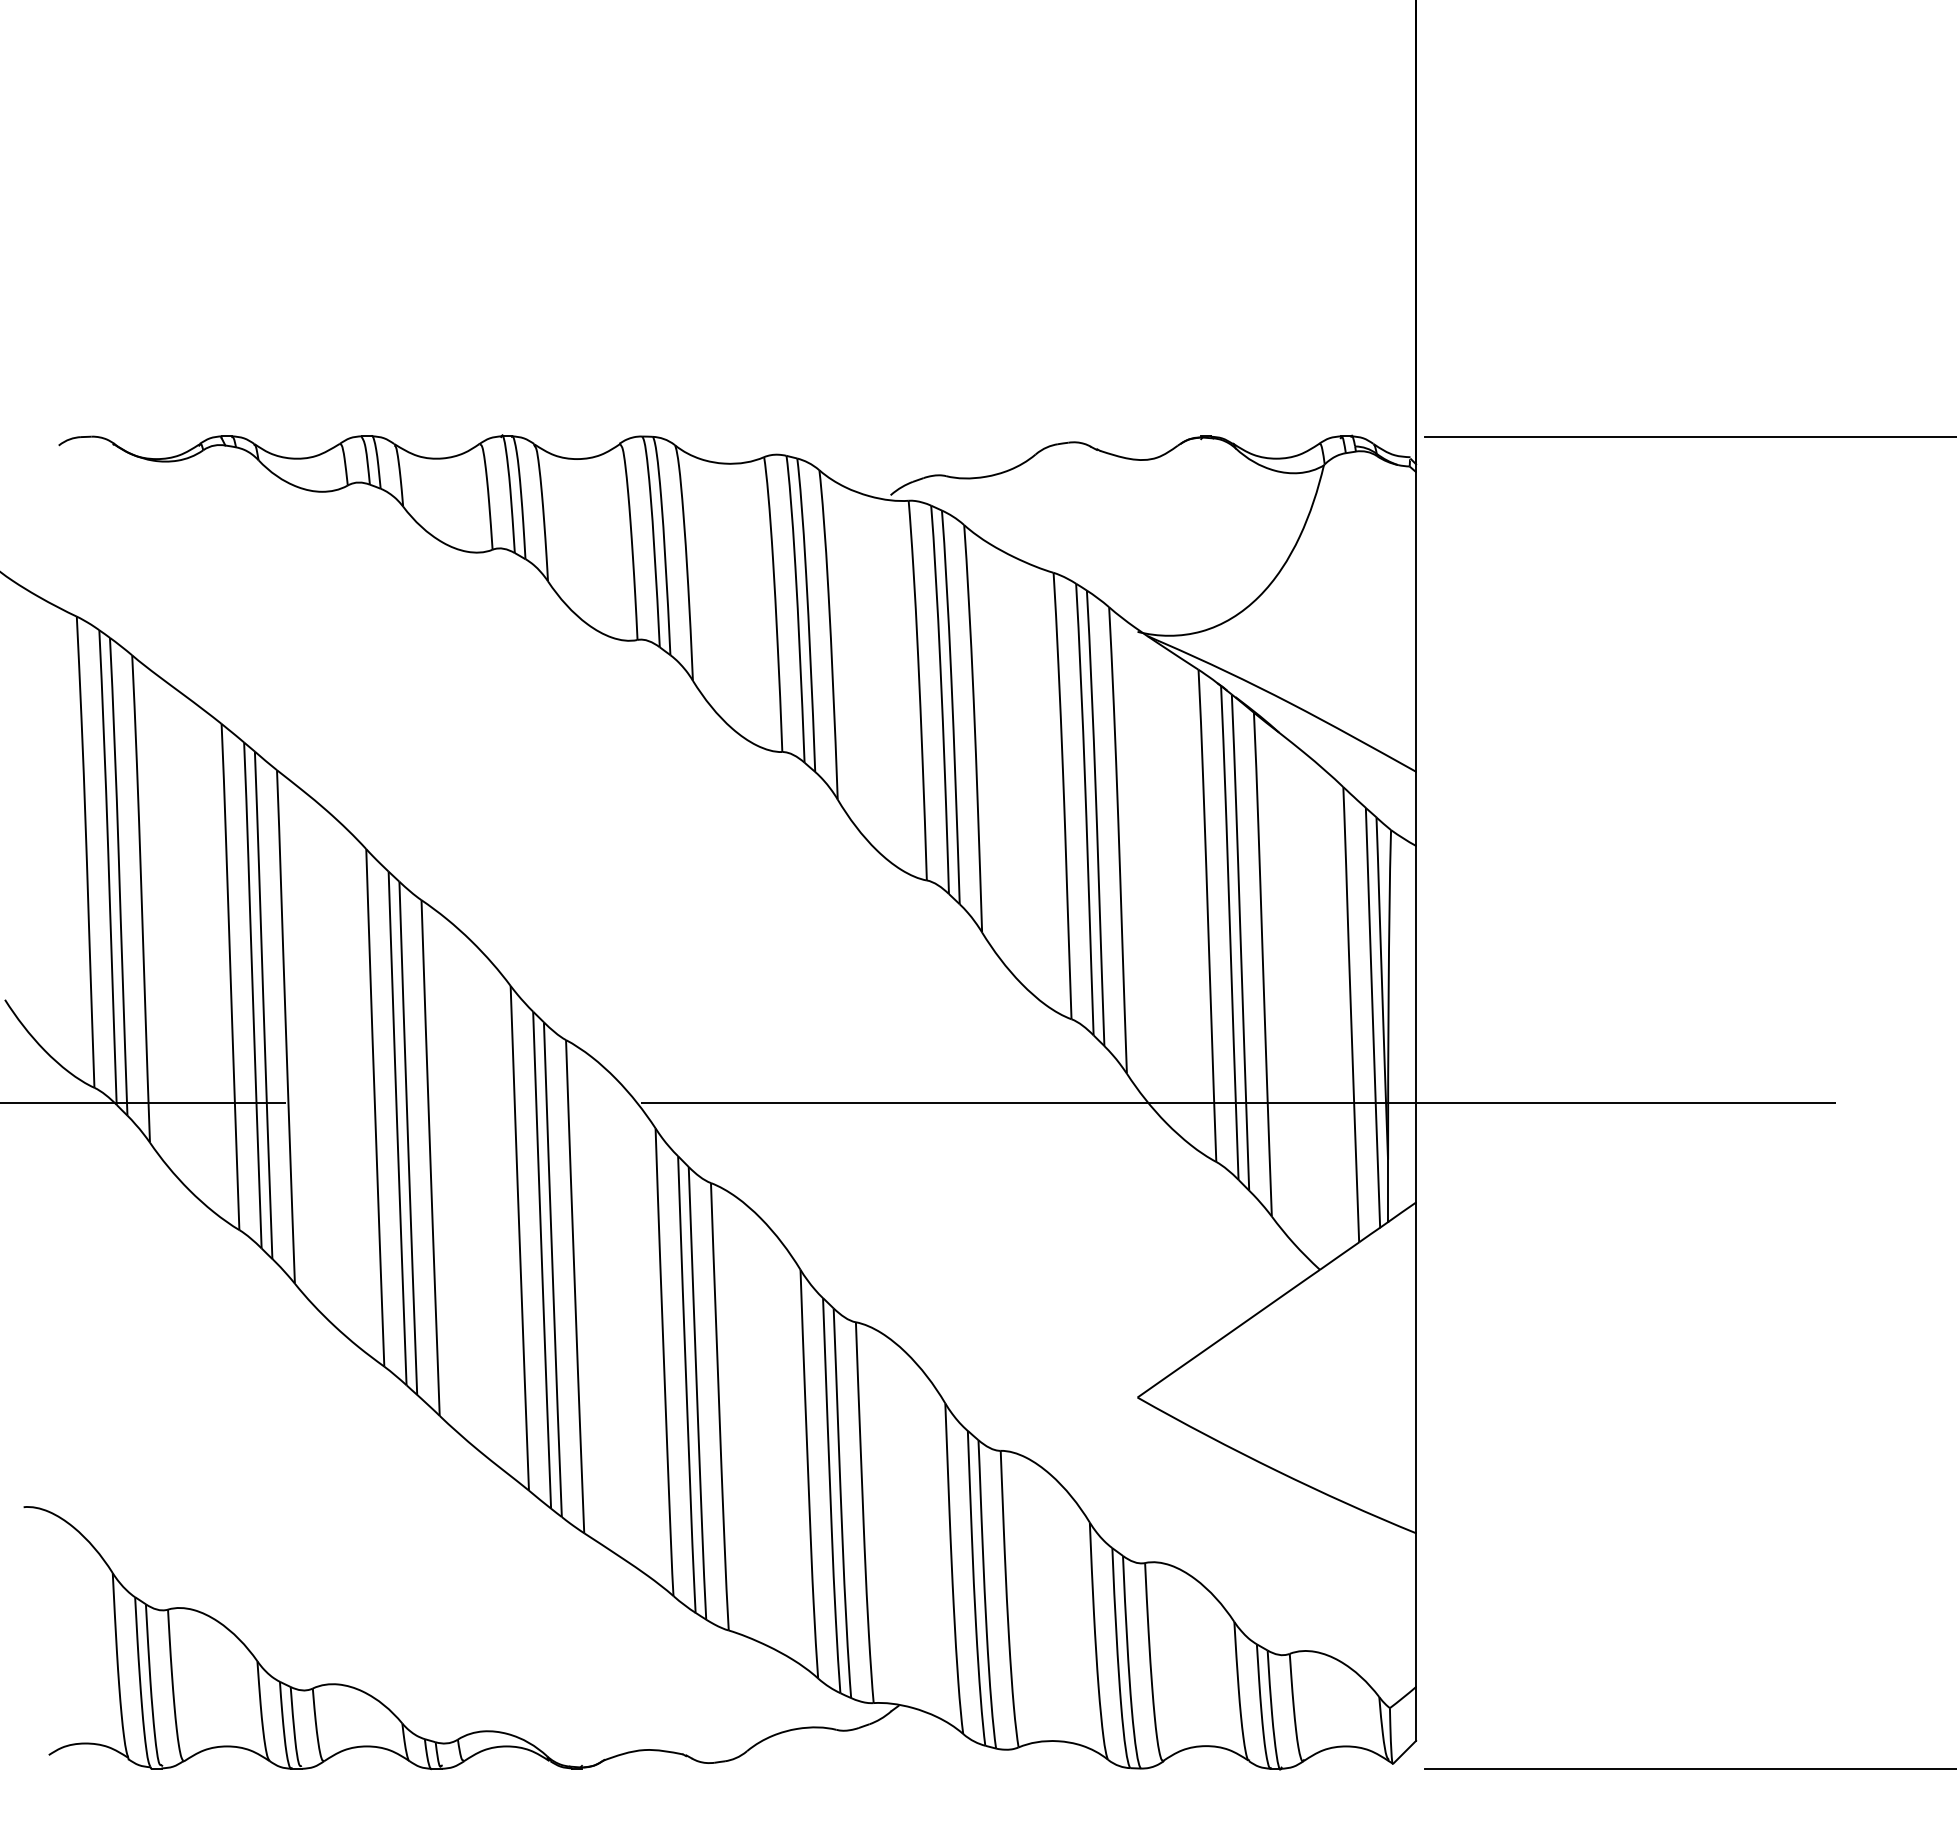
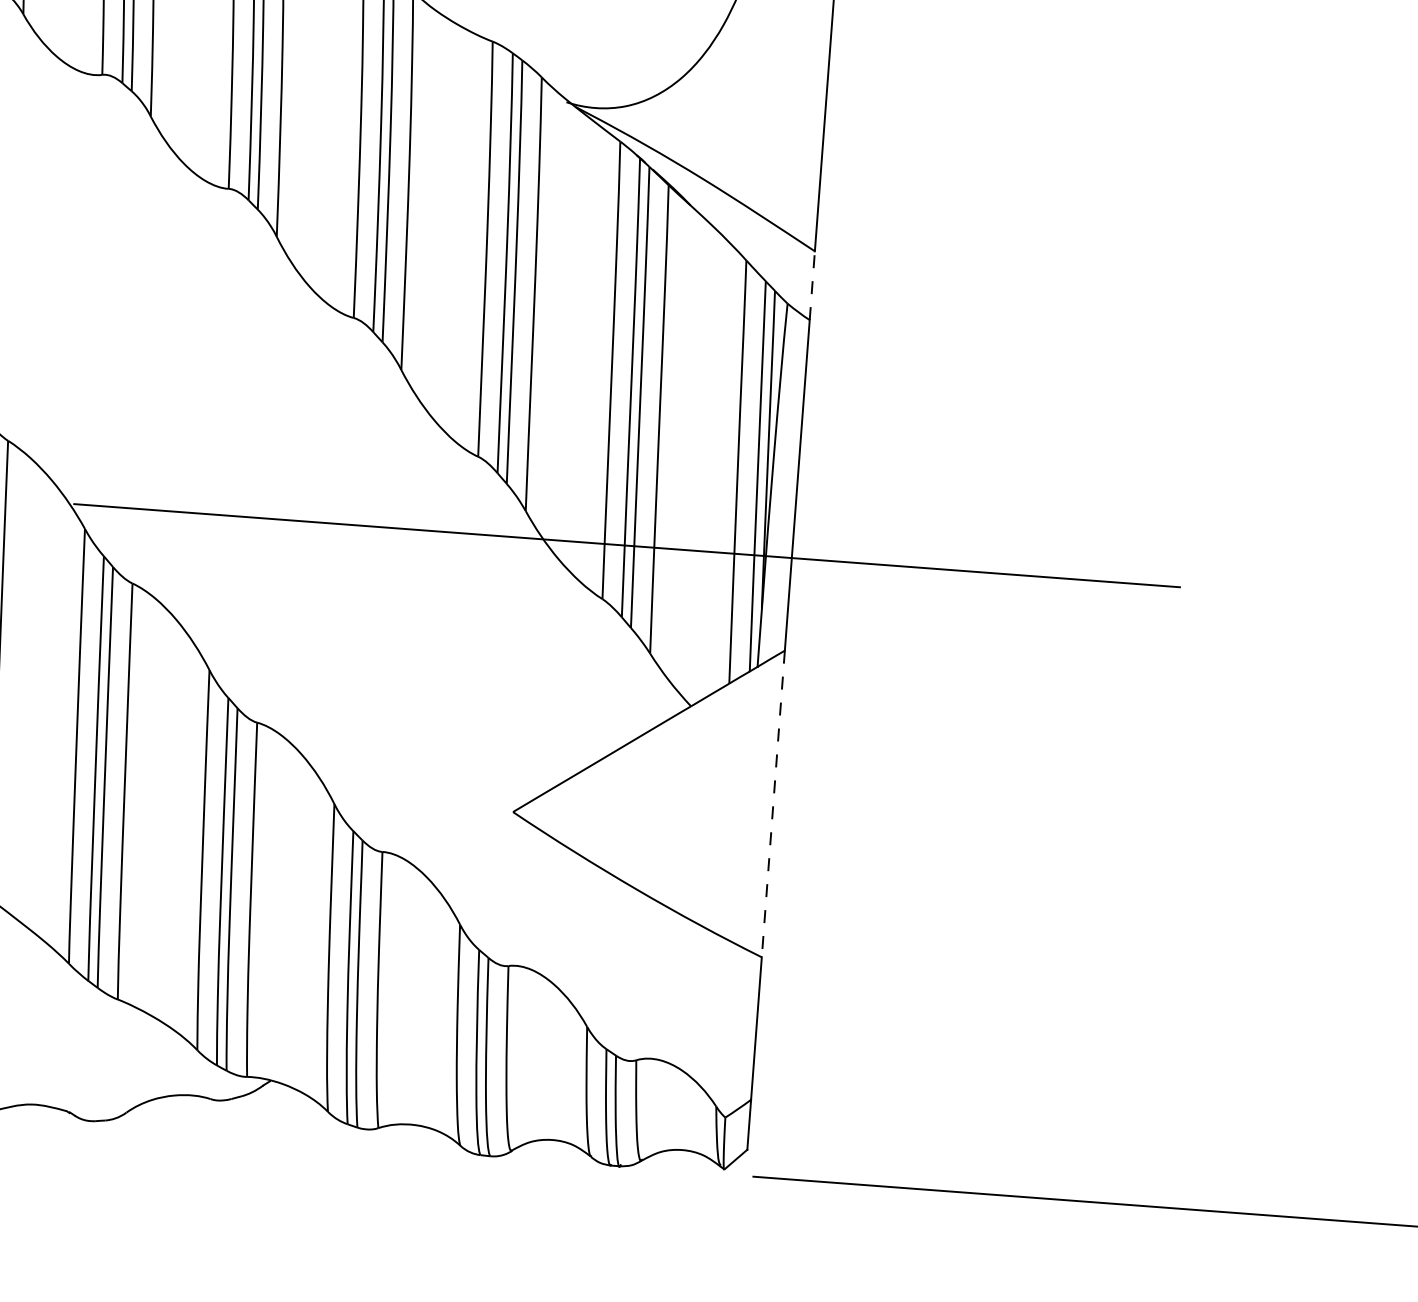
line: (1416, 808) -> (812, 285), solid -> dashed
line: (1416, 1368) -> (773, 804), solid -> dashed

